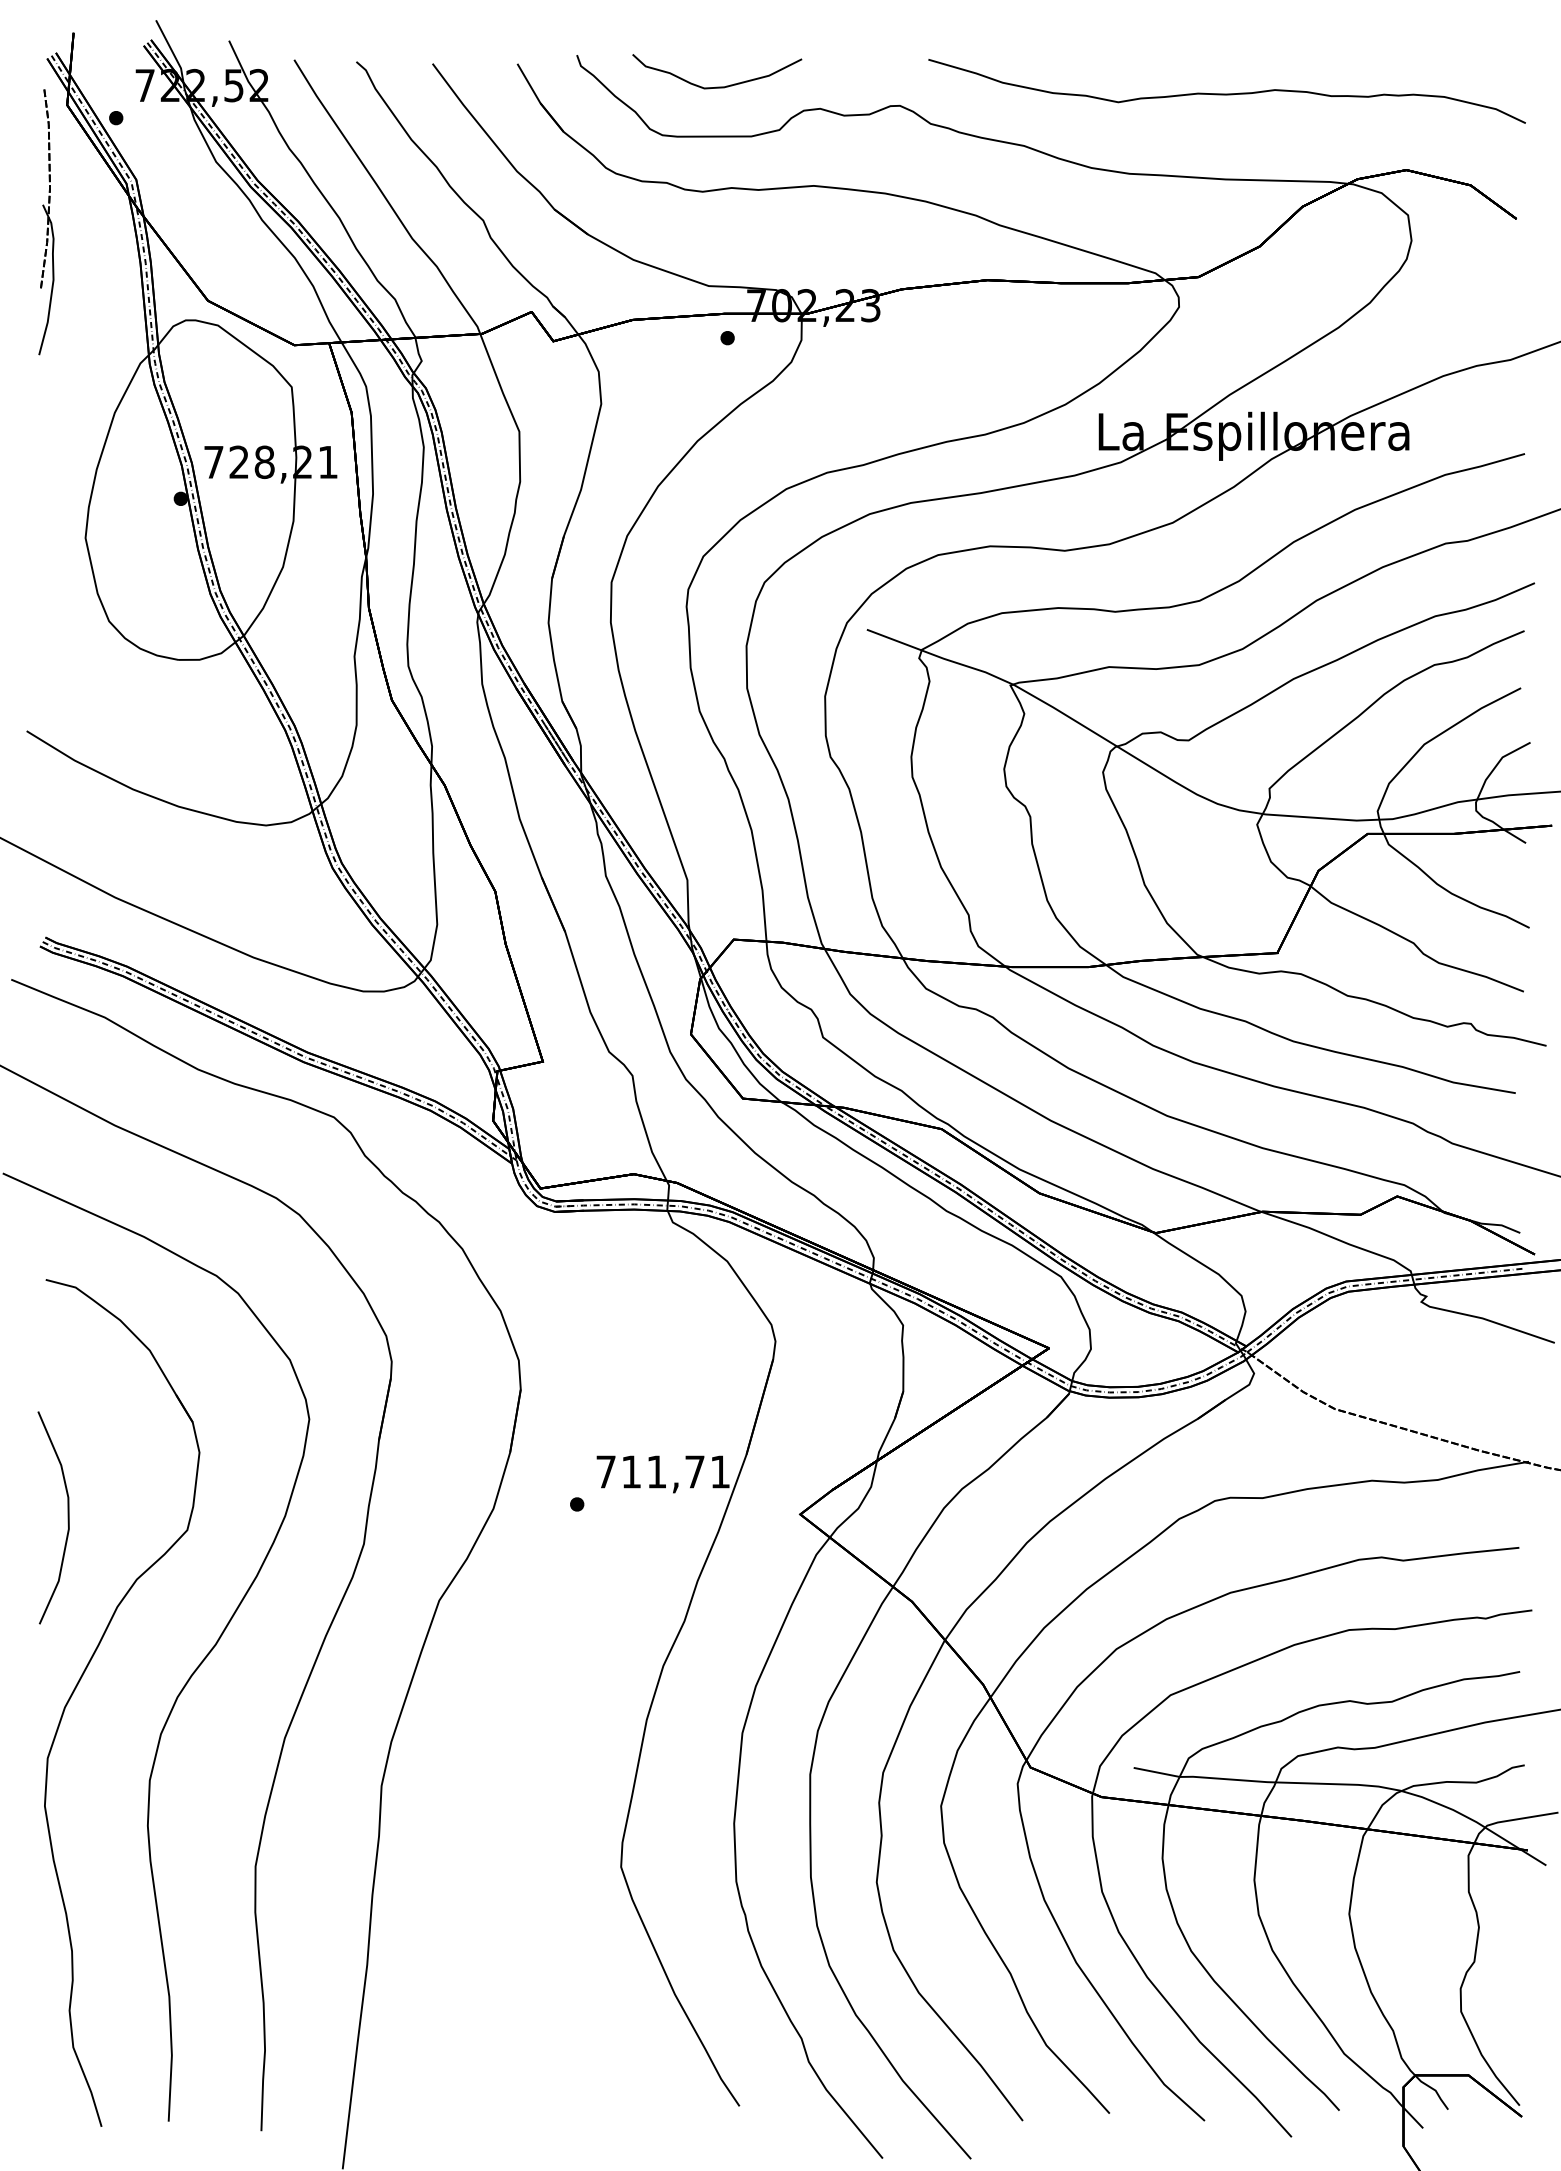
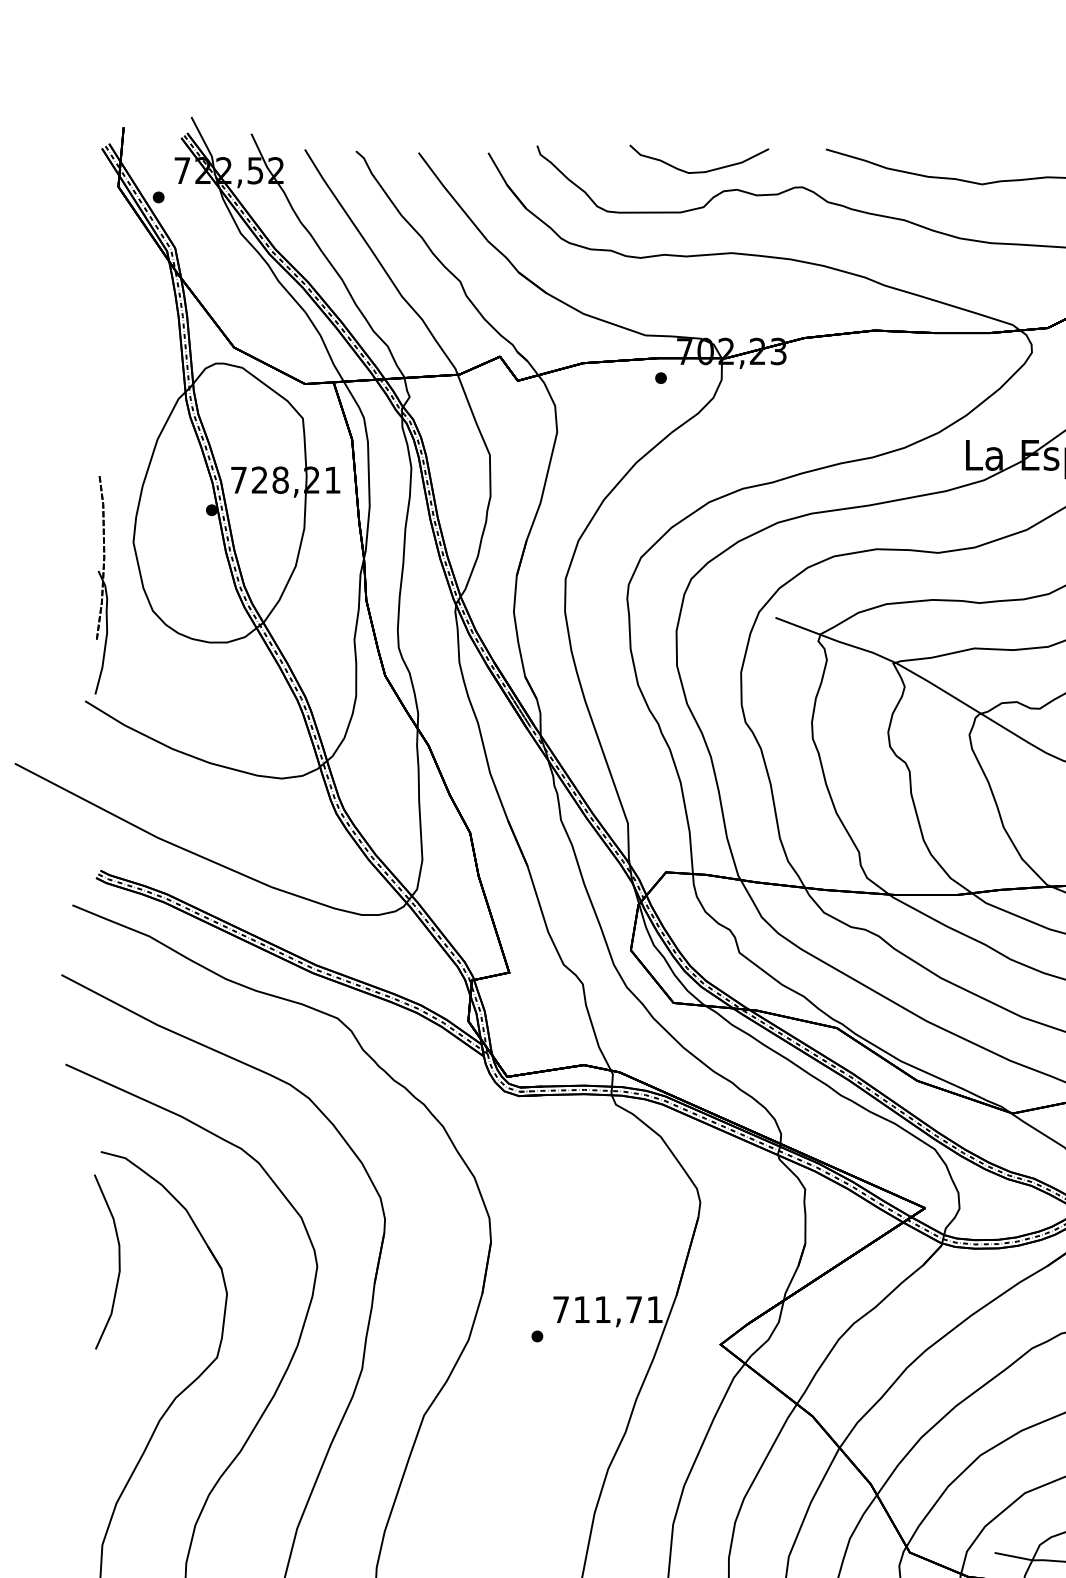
curve: (717, 86) -> (699, 171), moved
part: (46, 222) -> (101, 585), moved
curve: (67, 1517) -> (118, 1261), moved

